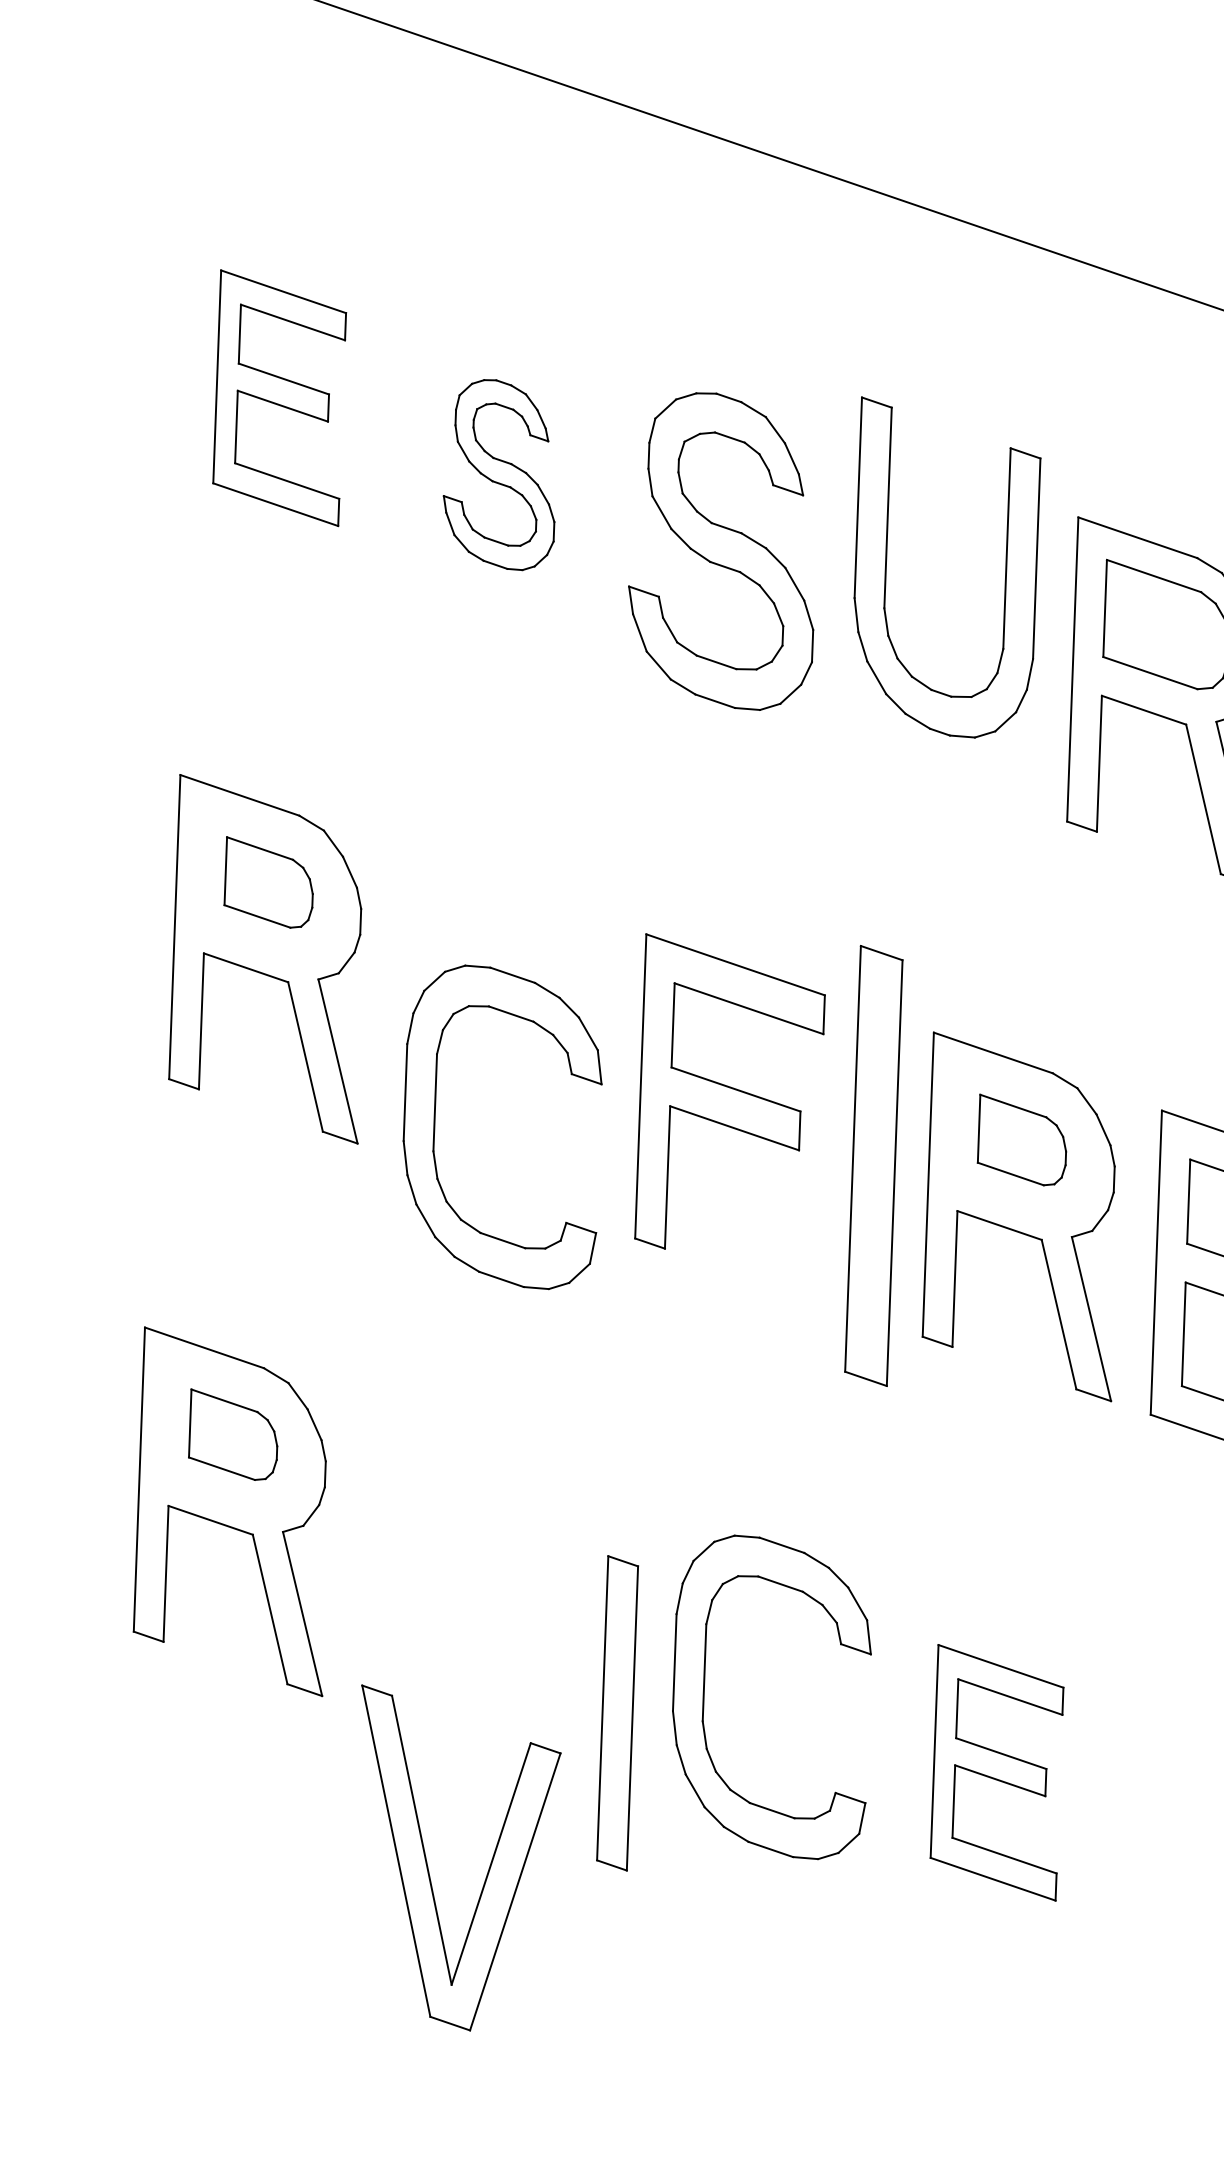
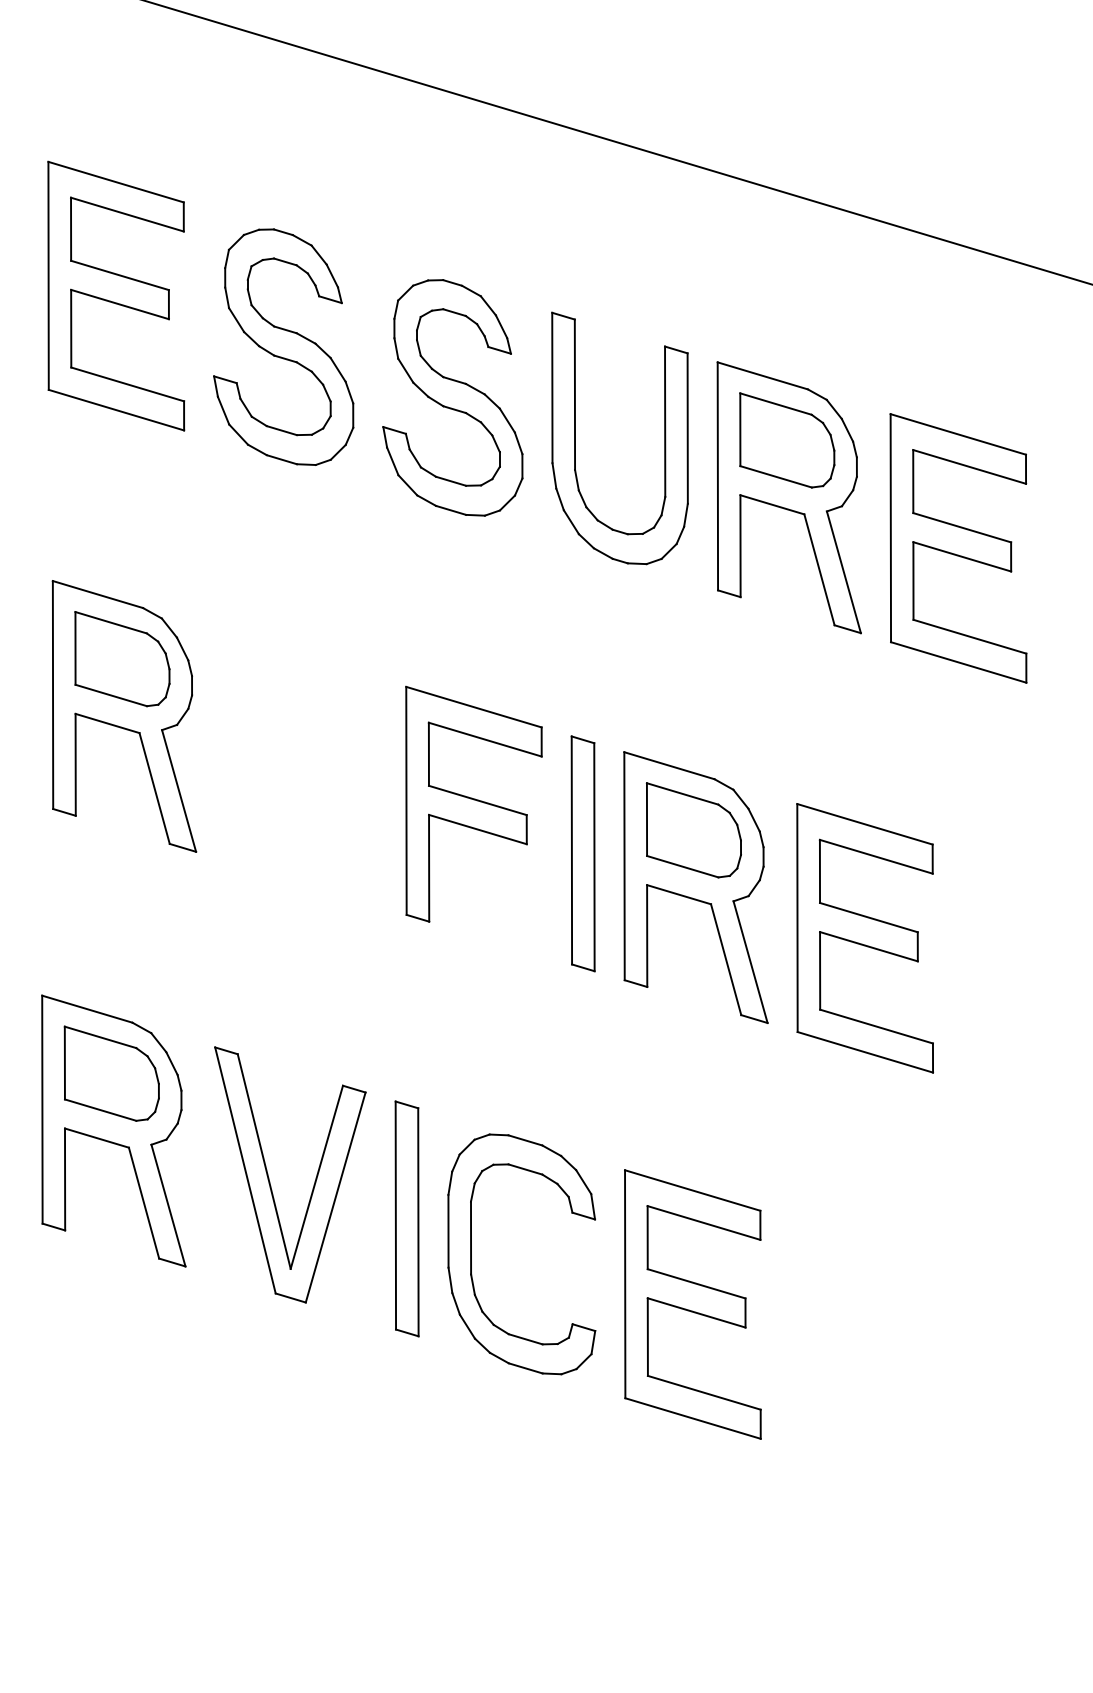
part: (279, 397) -> (116, 295), size x1.43
part: (500, 474) -> (283, 346), size x1.67
part: (886, 566) -> (575, 438), moved
part: (269, 883) -> (122, 659), size x1.43
part: (434, 1124) -> (253, 835), removed
part: (1022, 1140) -> (693, 830), size x1.43
part: (872, 1165) -> (582, 853), size x0.71
part: (233, 1434) -> (111, 1073), size x1.43
part: (616, 1712) -> (406, 1218), moved
part: (996, 1772) -> (692, 1304), size x1.43
part: (429, 1867) -> (270, 1181), moved

